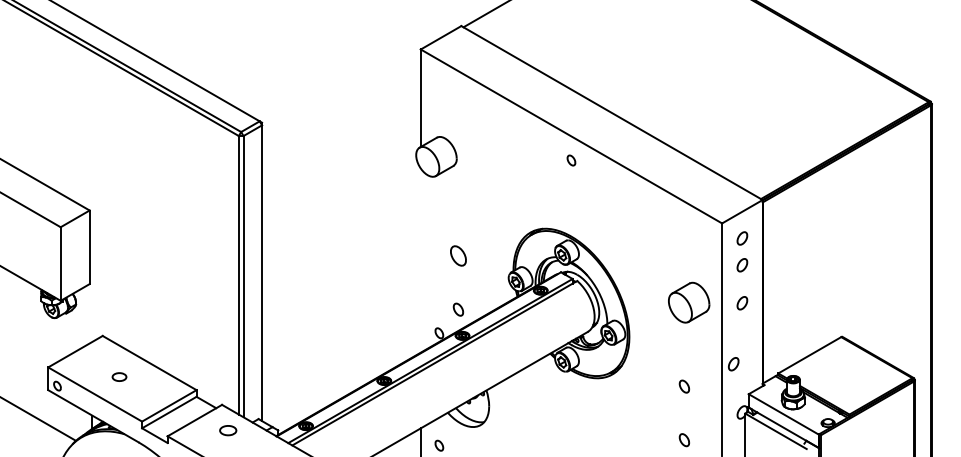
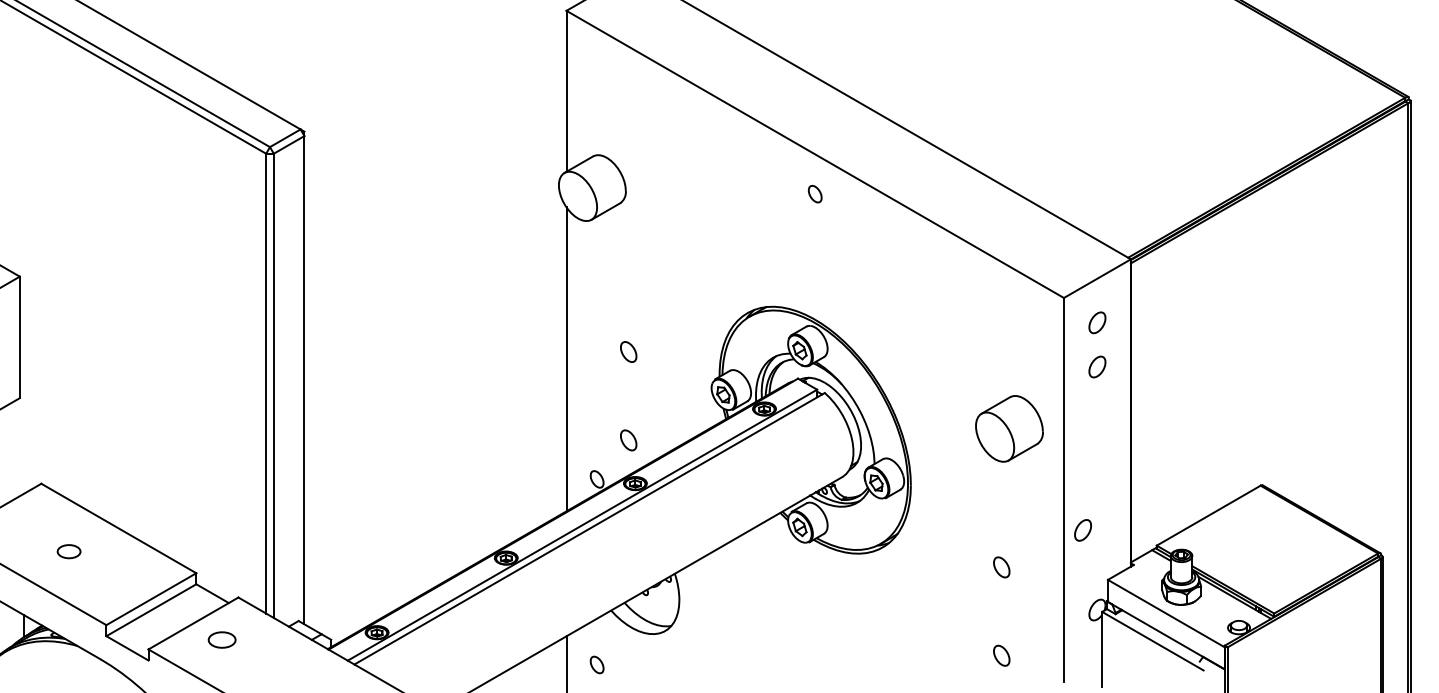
part: (458, 256) -> (628, 352), size x0.62
line: (420, 260) -> (565, 359), added
part: (742, 303) -> (1097, 430), removed
part: (228, 430) -> (222, 639), moved

